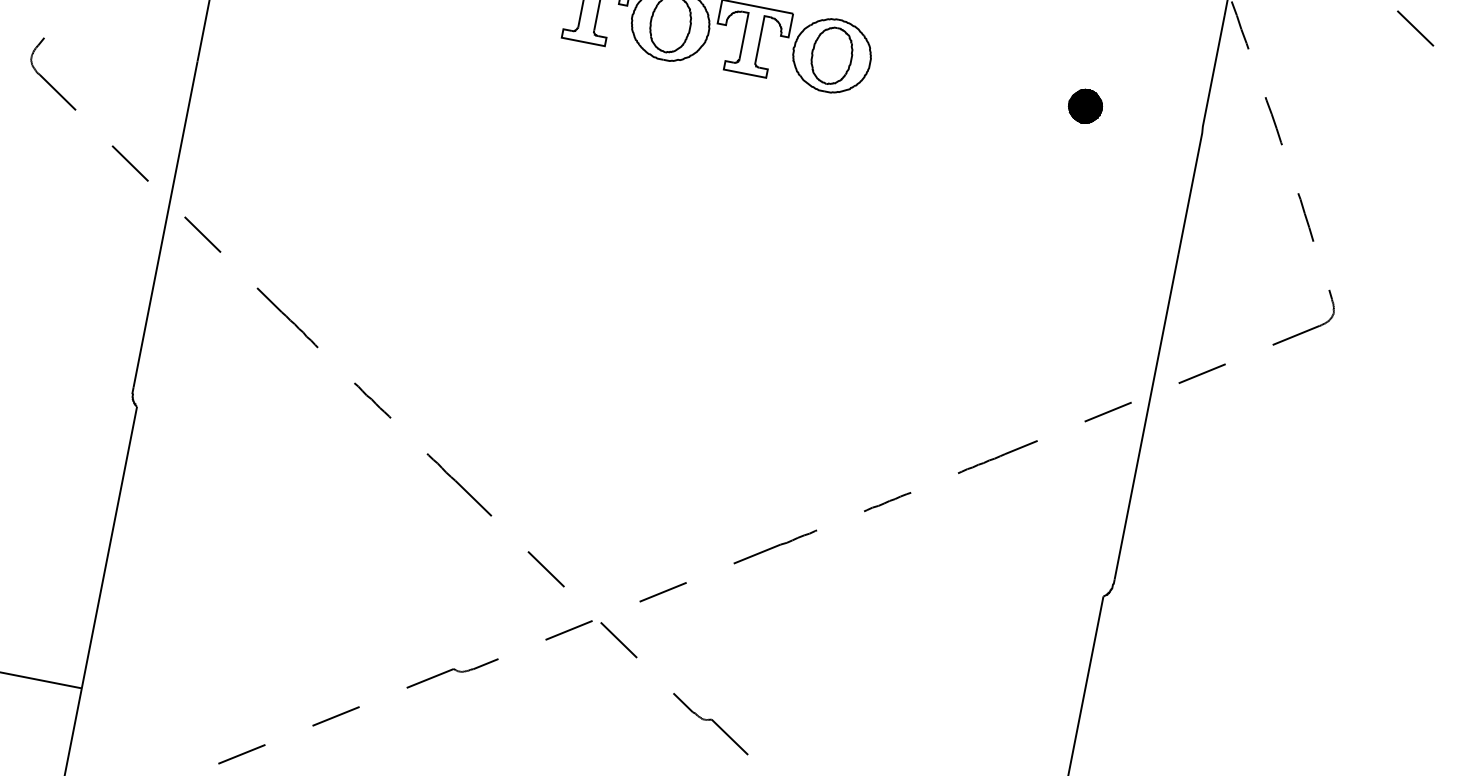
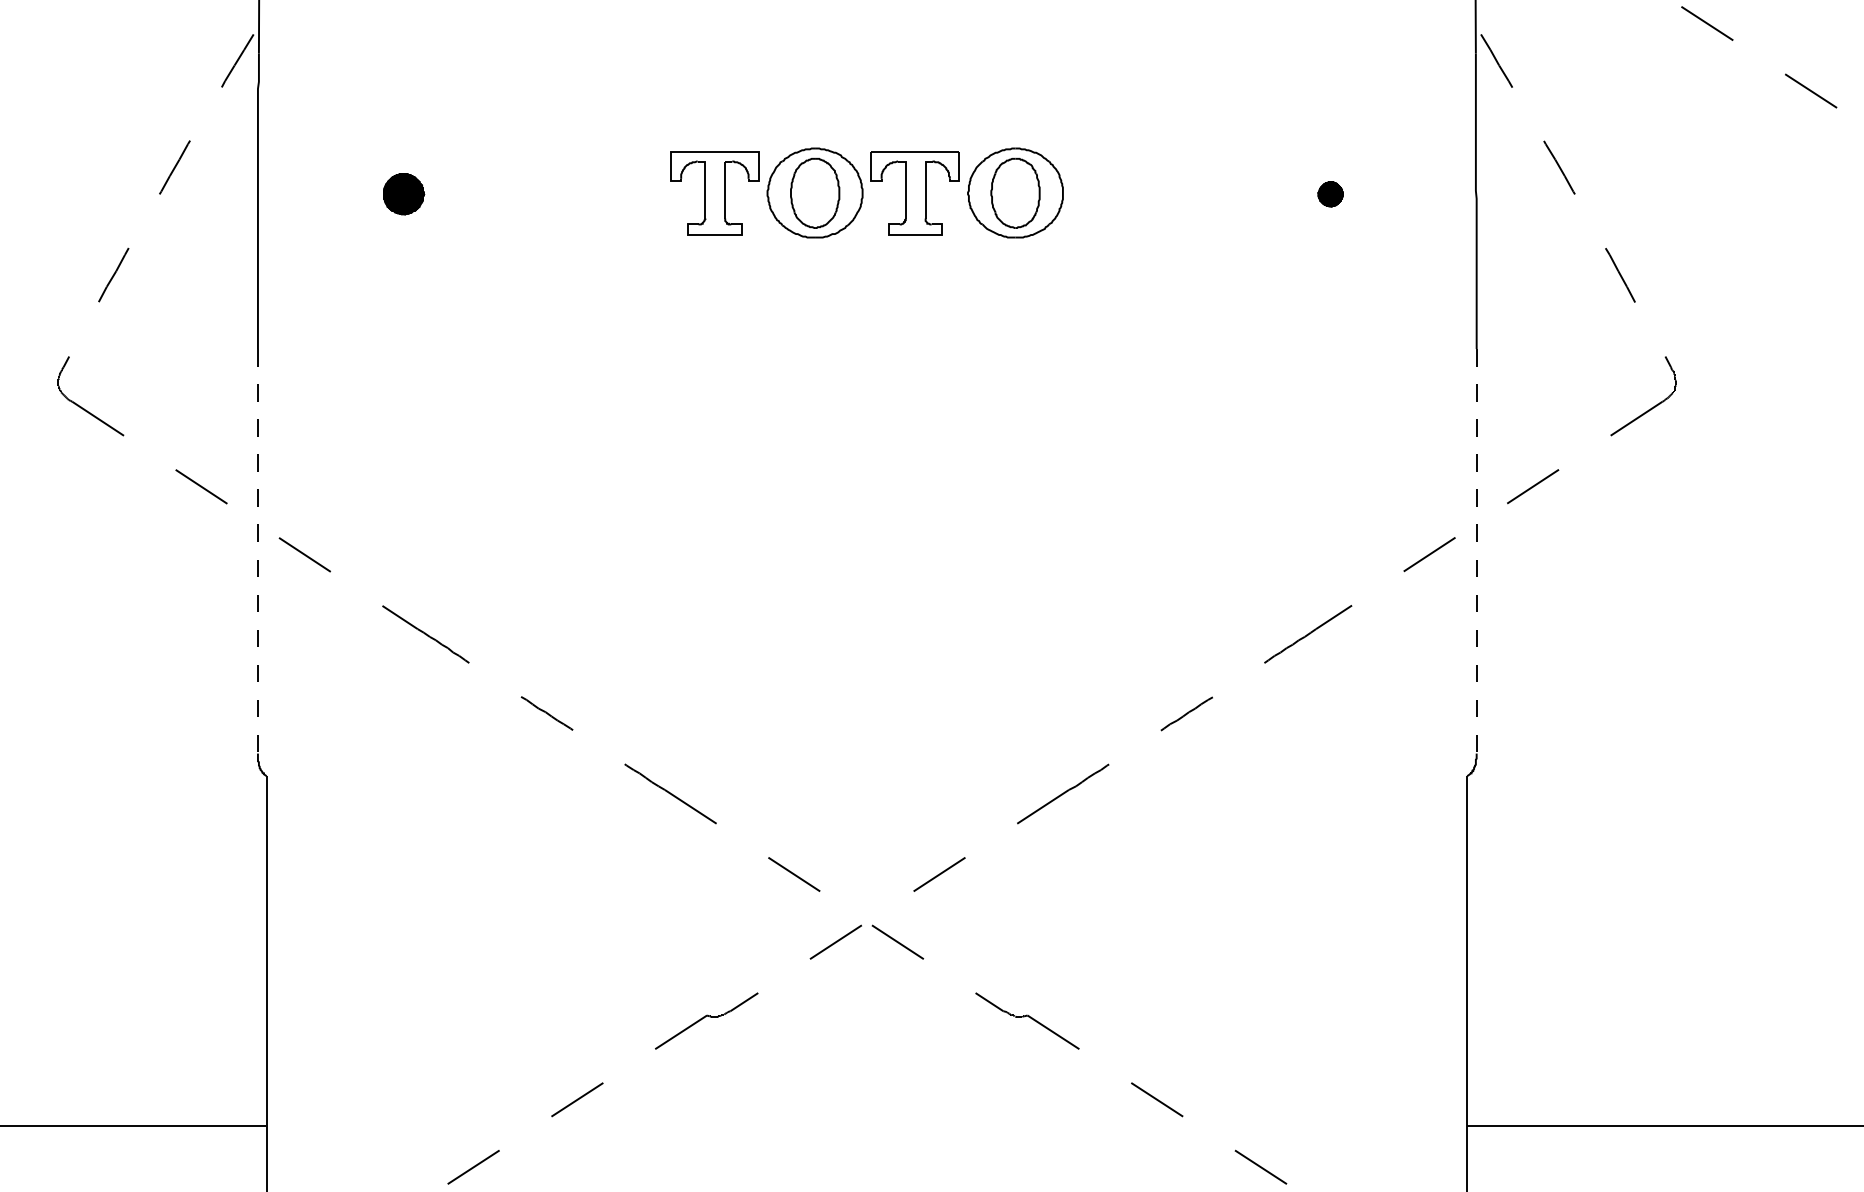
part: (1085, 106) -> (1330, 194), size x0.6
line: (165, 224) -> (257, 551), solid -> dashed
line: (1146, 417) -> (1476, 551), solid -> dashed

